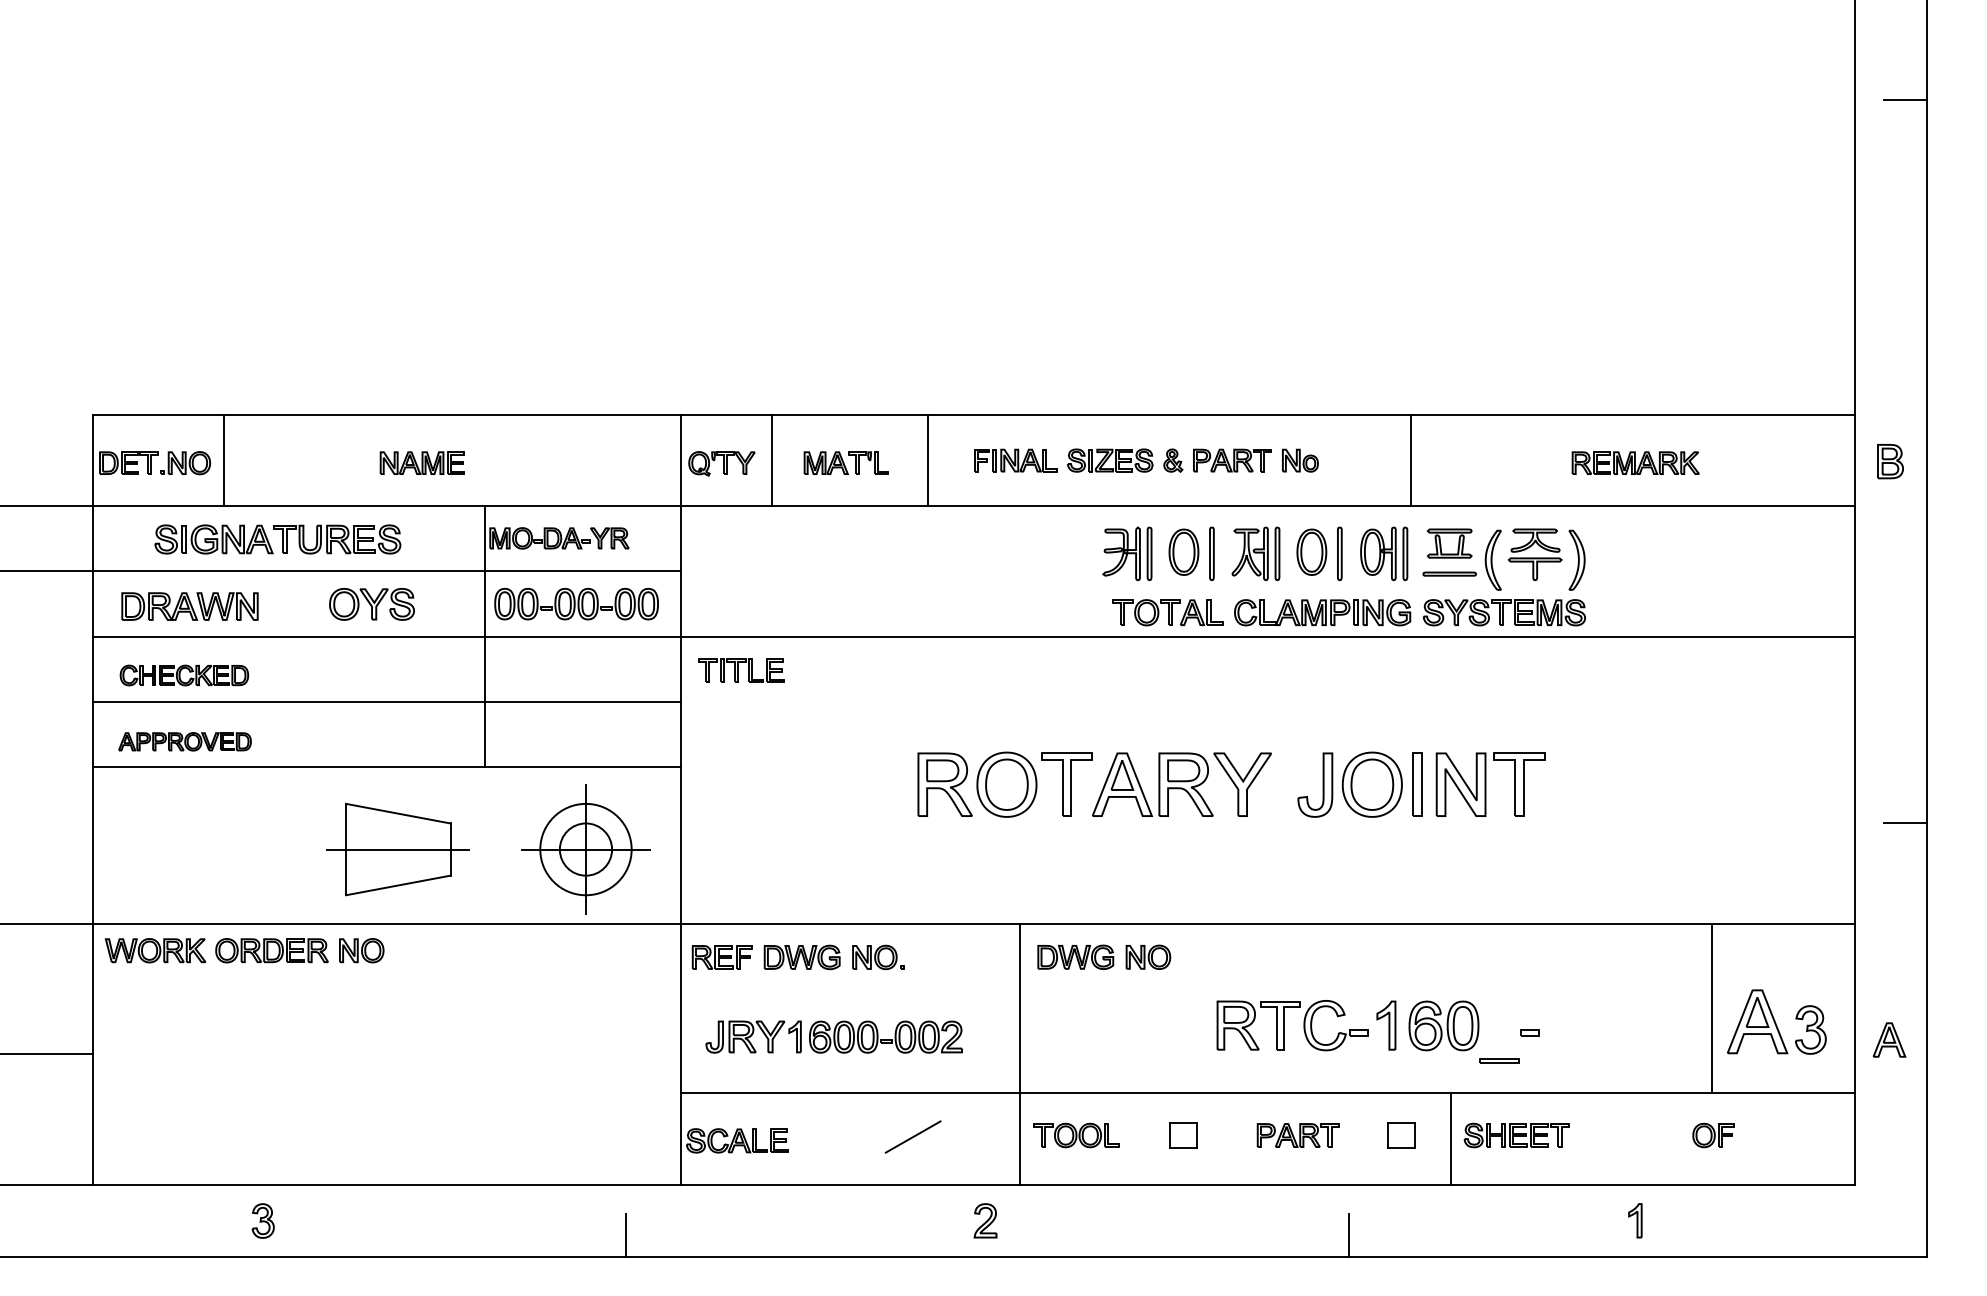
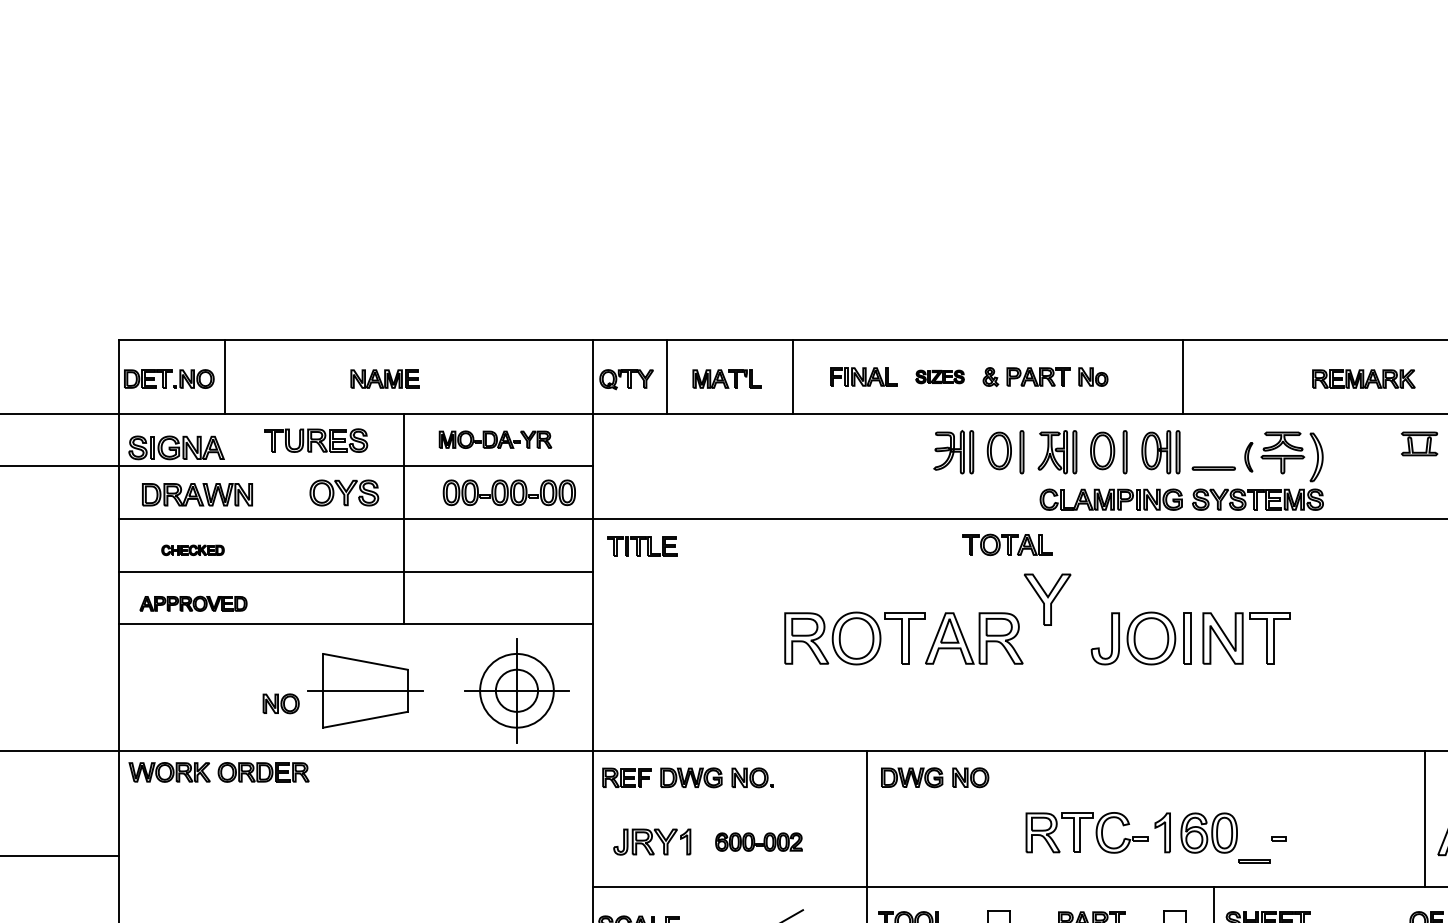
part: (1110, 460) -> (940, 376), size x0.7
part: (213, 539) -> (176, 447), moved
part: (1449, 543) -> (1419, 443), moved
part: (1492, 559) -> (1248, 456), size x0.6
part: (1167, 612) -> (1007, 544), moved
line: (484, 636) -> (403, 518), moved
part: (184, 675) -> (193, 550), size x0.6
part: (1242, 784) -> (1047, 599), moved
part: (361, 950) -> (281, 703), moved
part: (885, 1036) -> (758, 841), size x0.7

